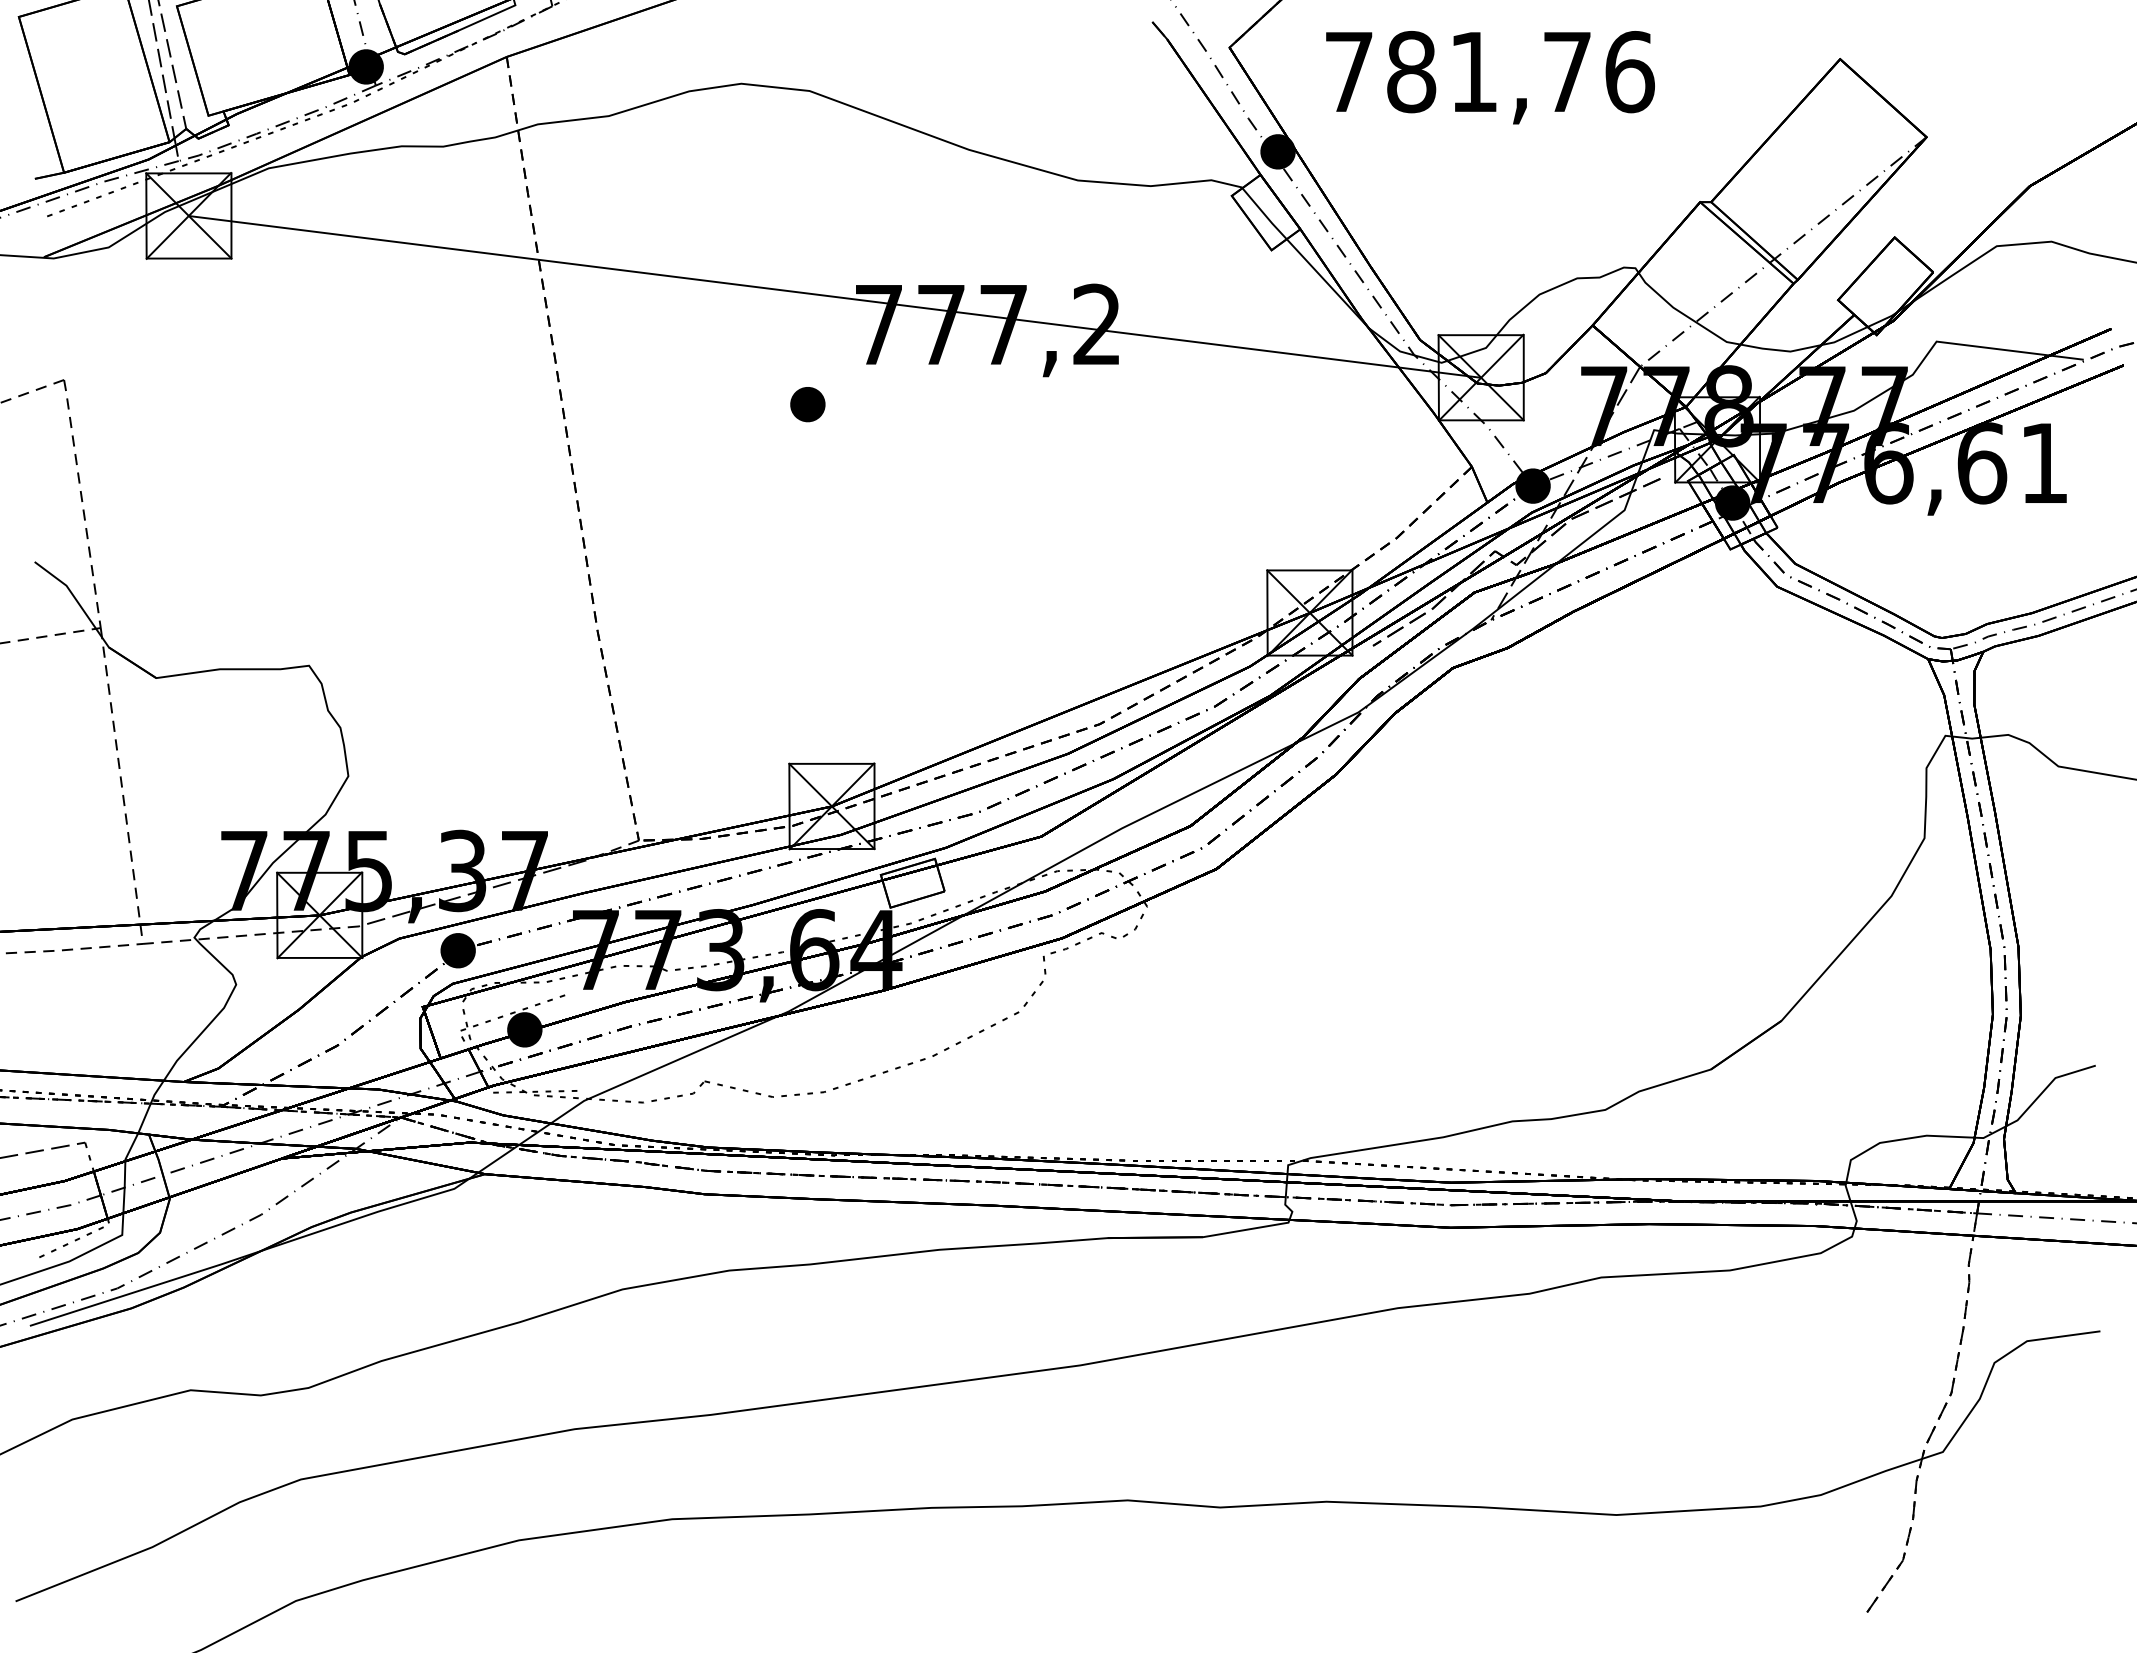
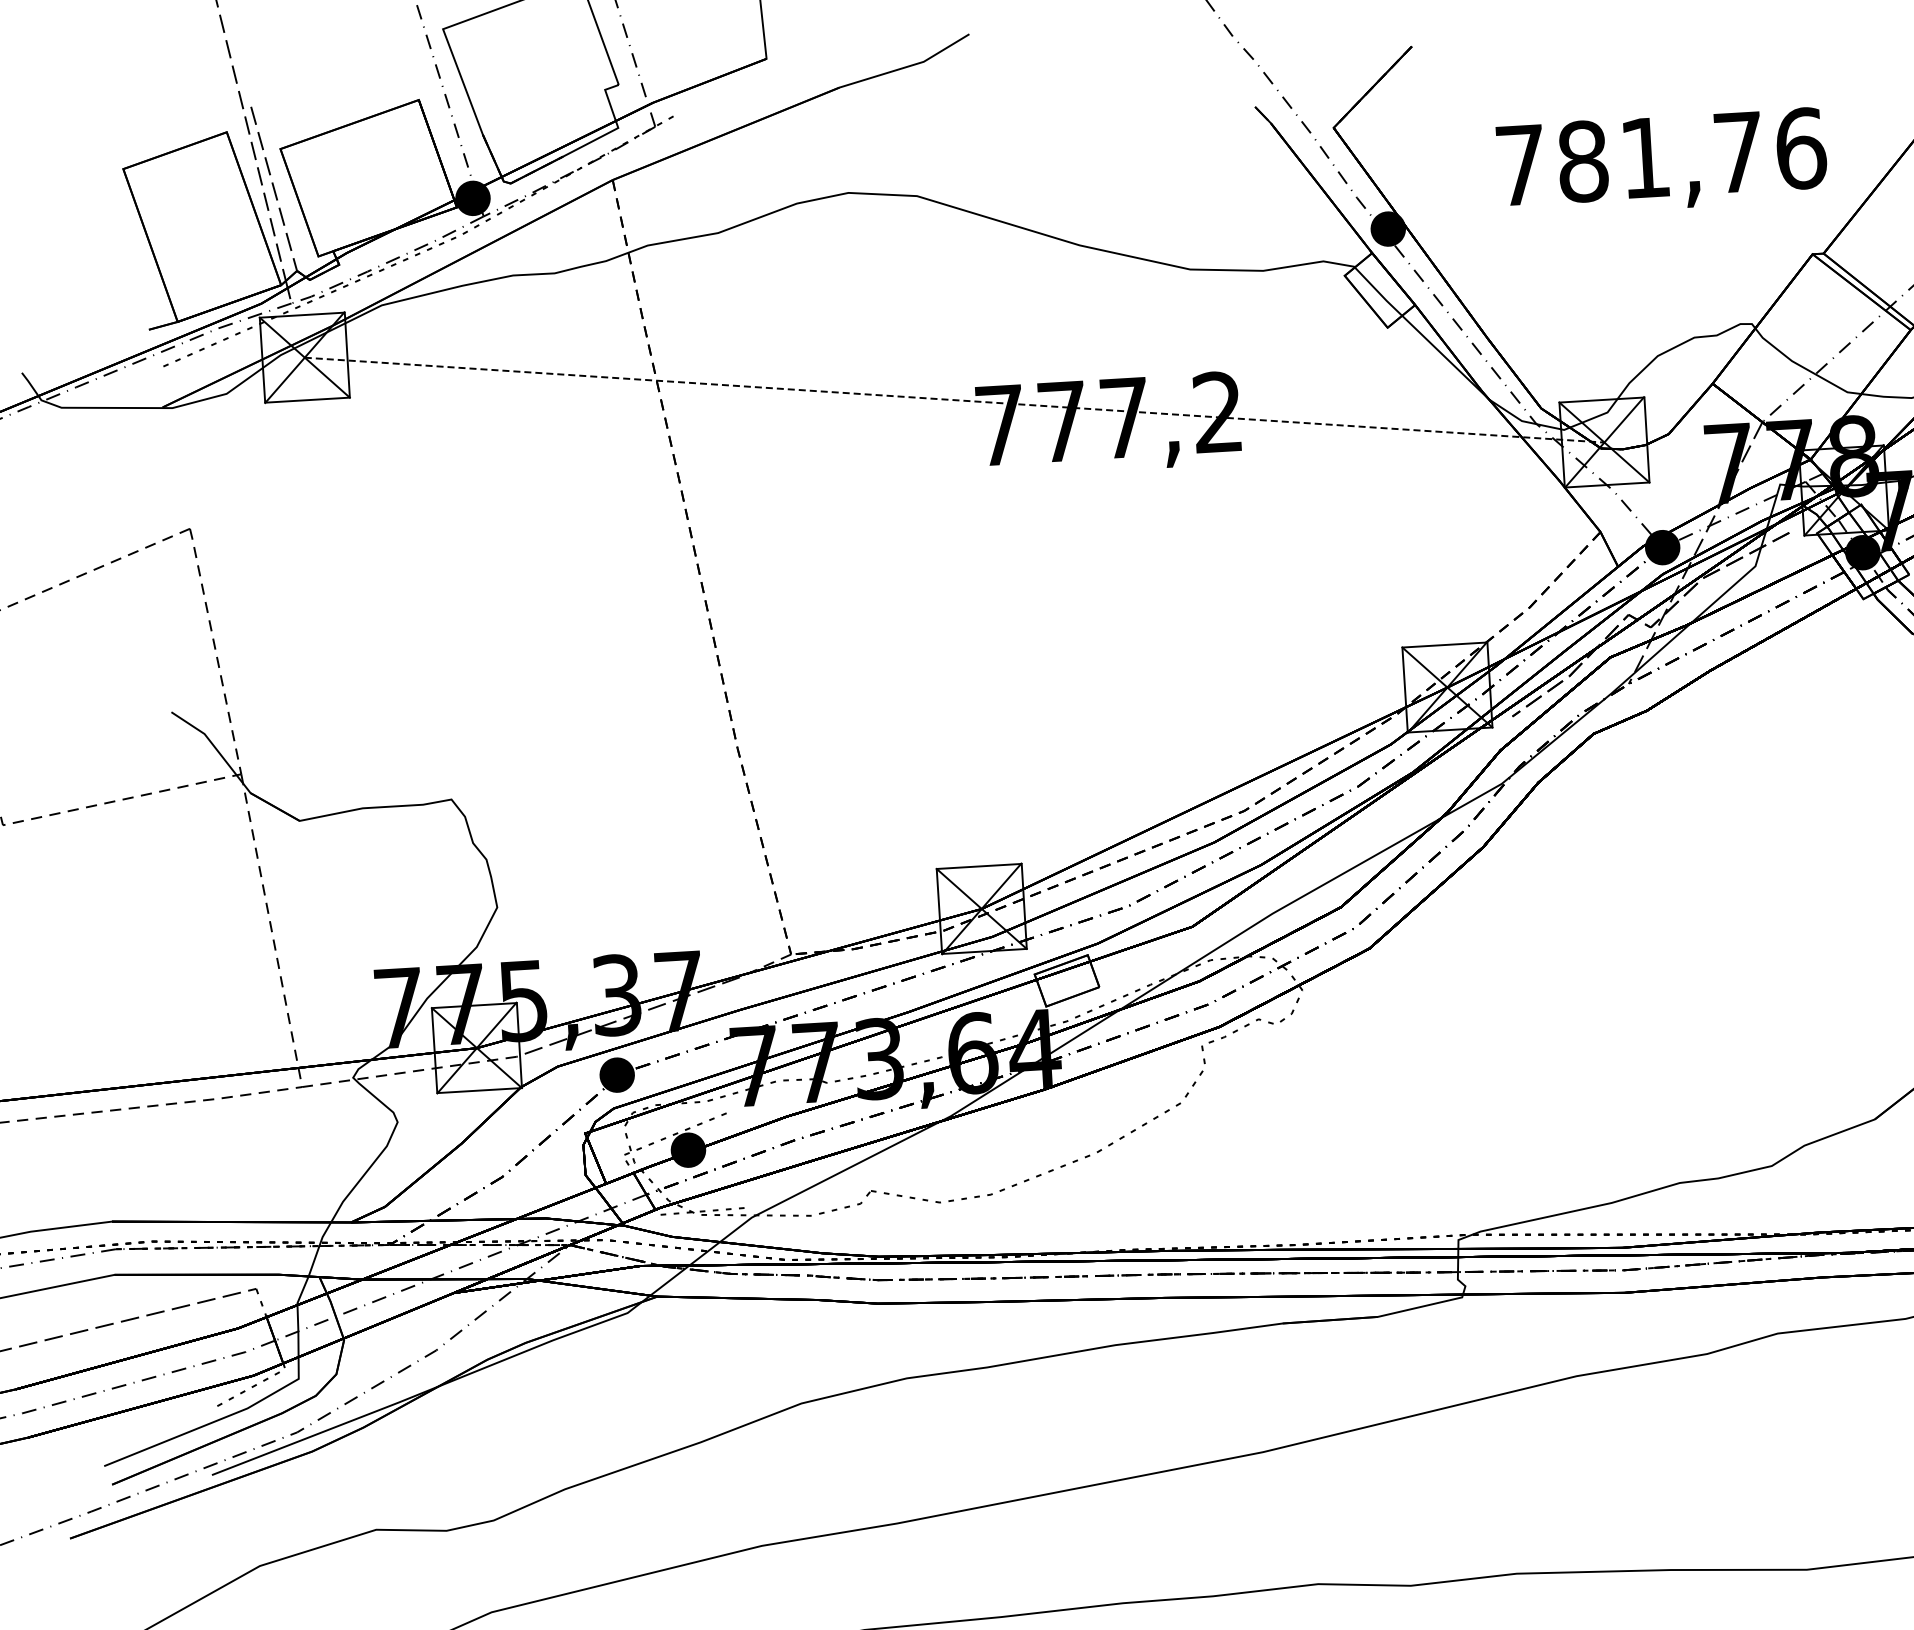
text: (1490, 77) -> (1662, 162), moved
line: (835, 296) -> (955, 399), solid -> dashed
part: (807, 404) -> (933, 509), removed

